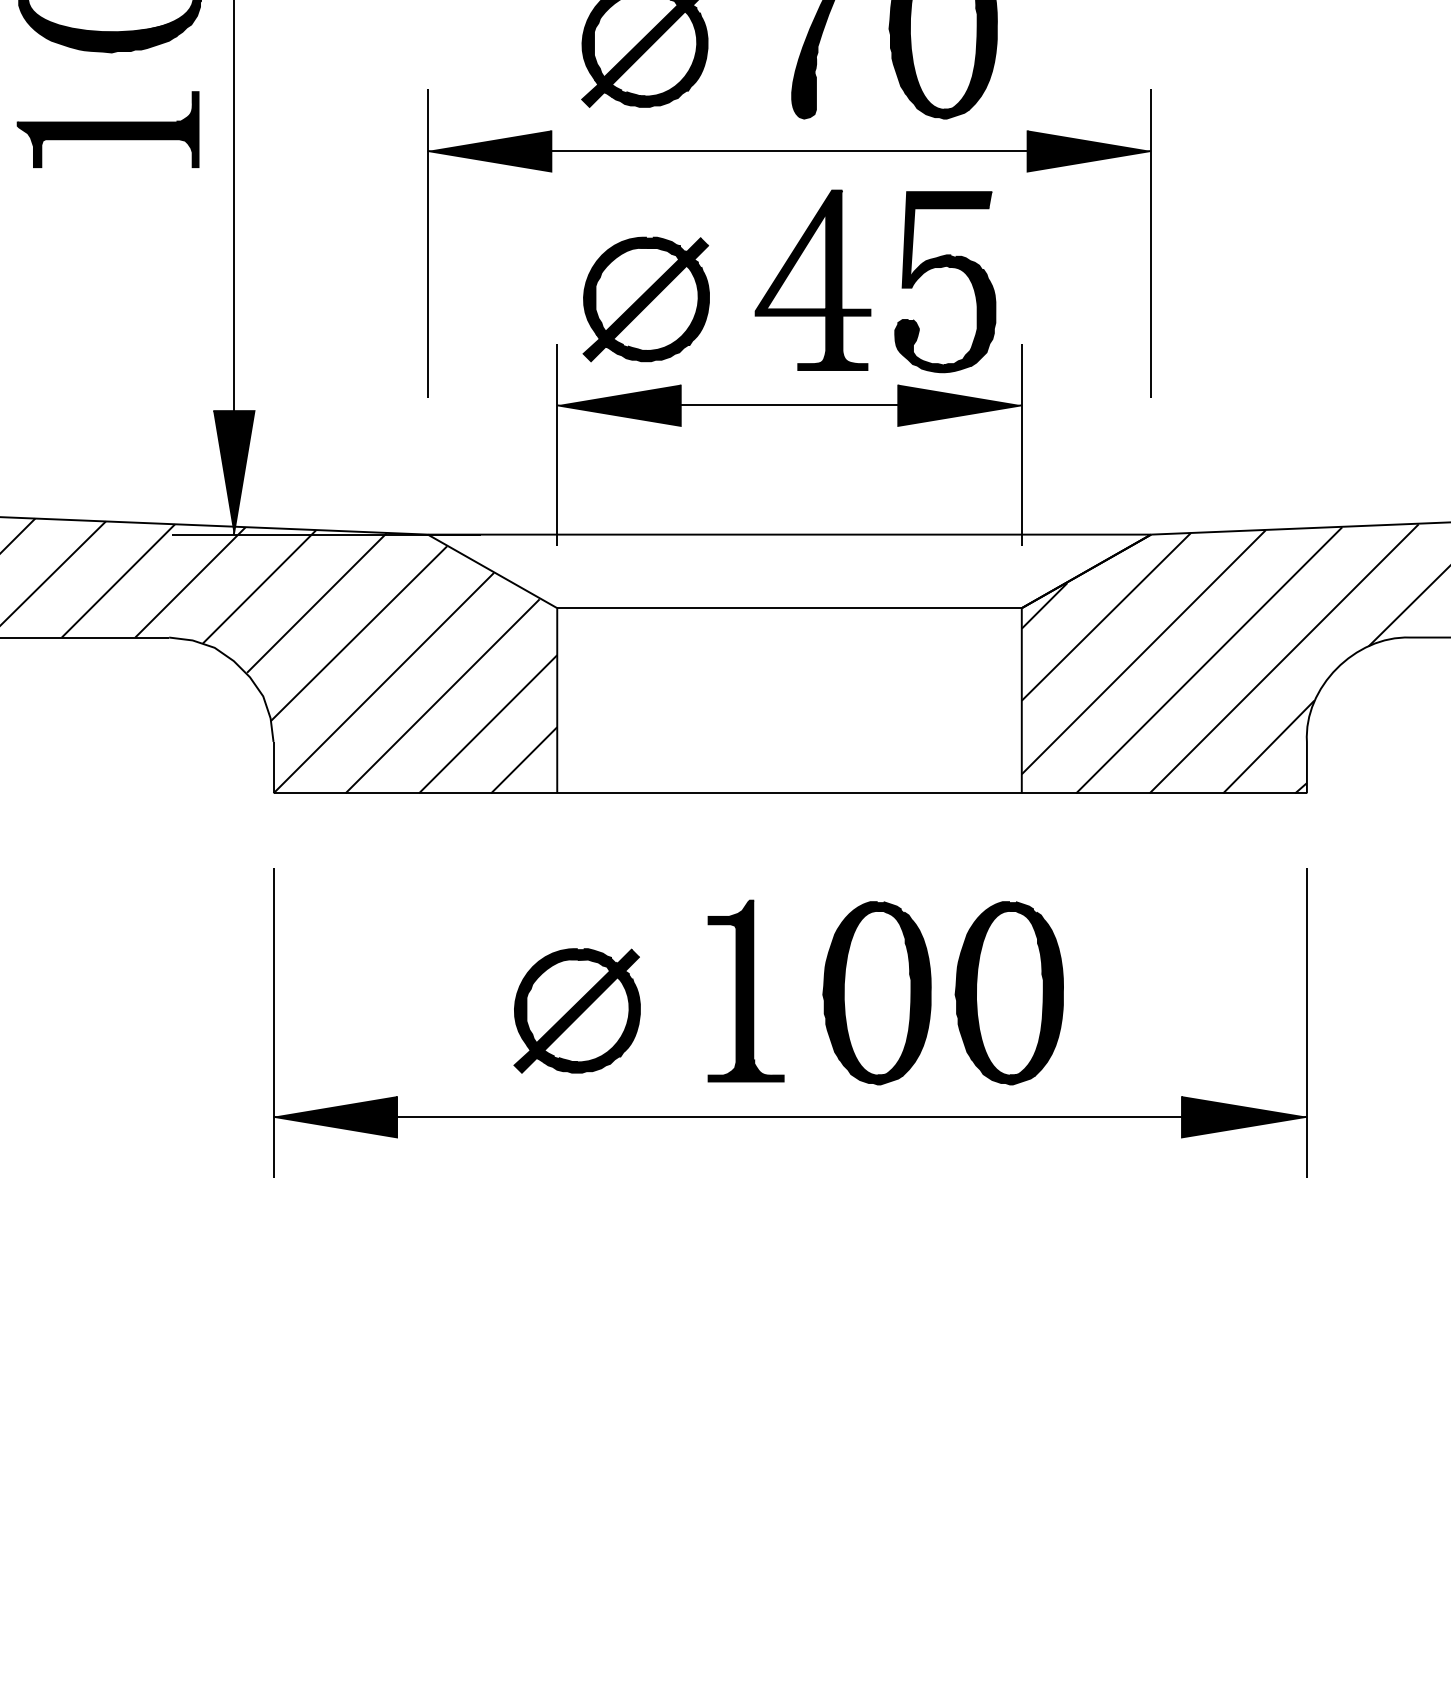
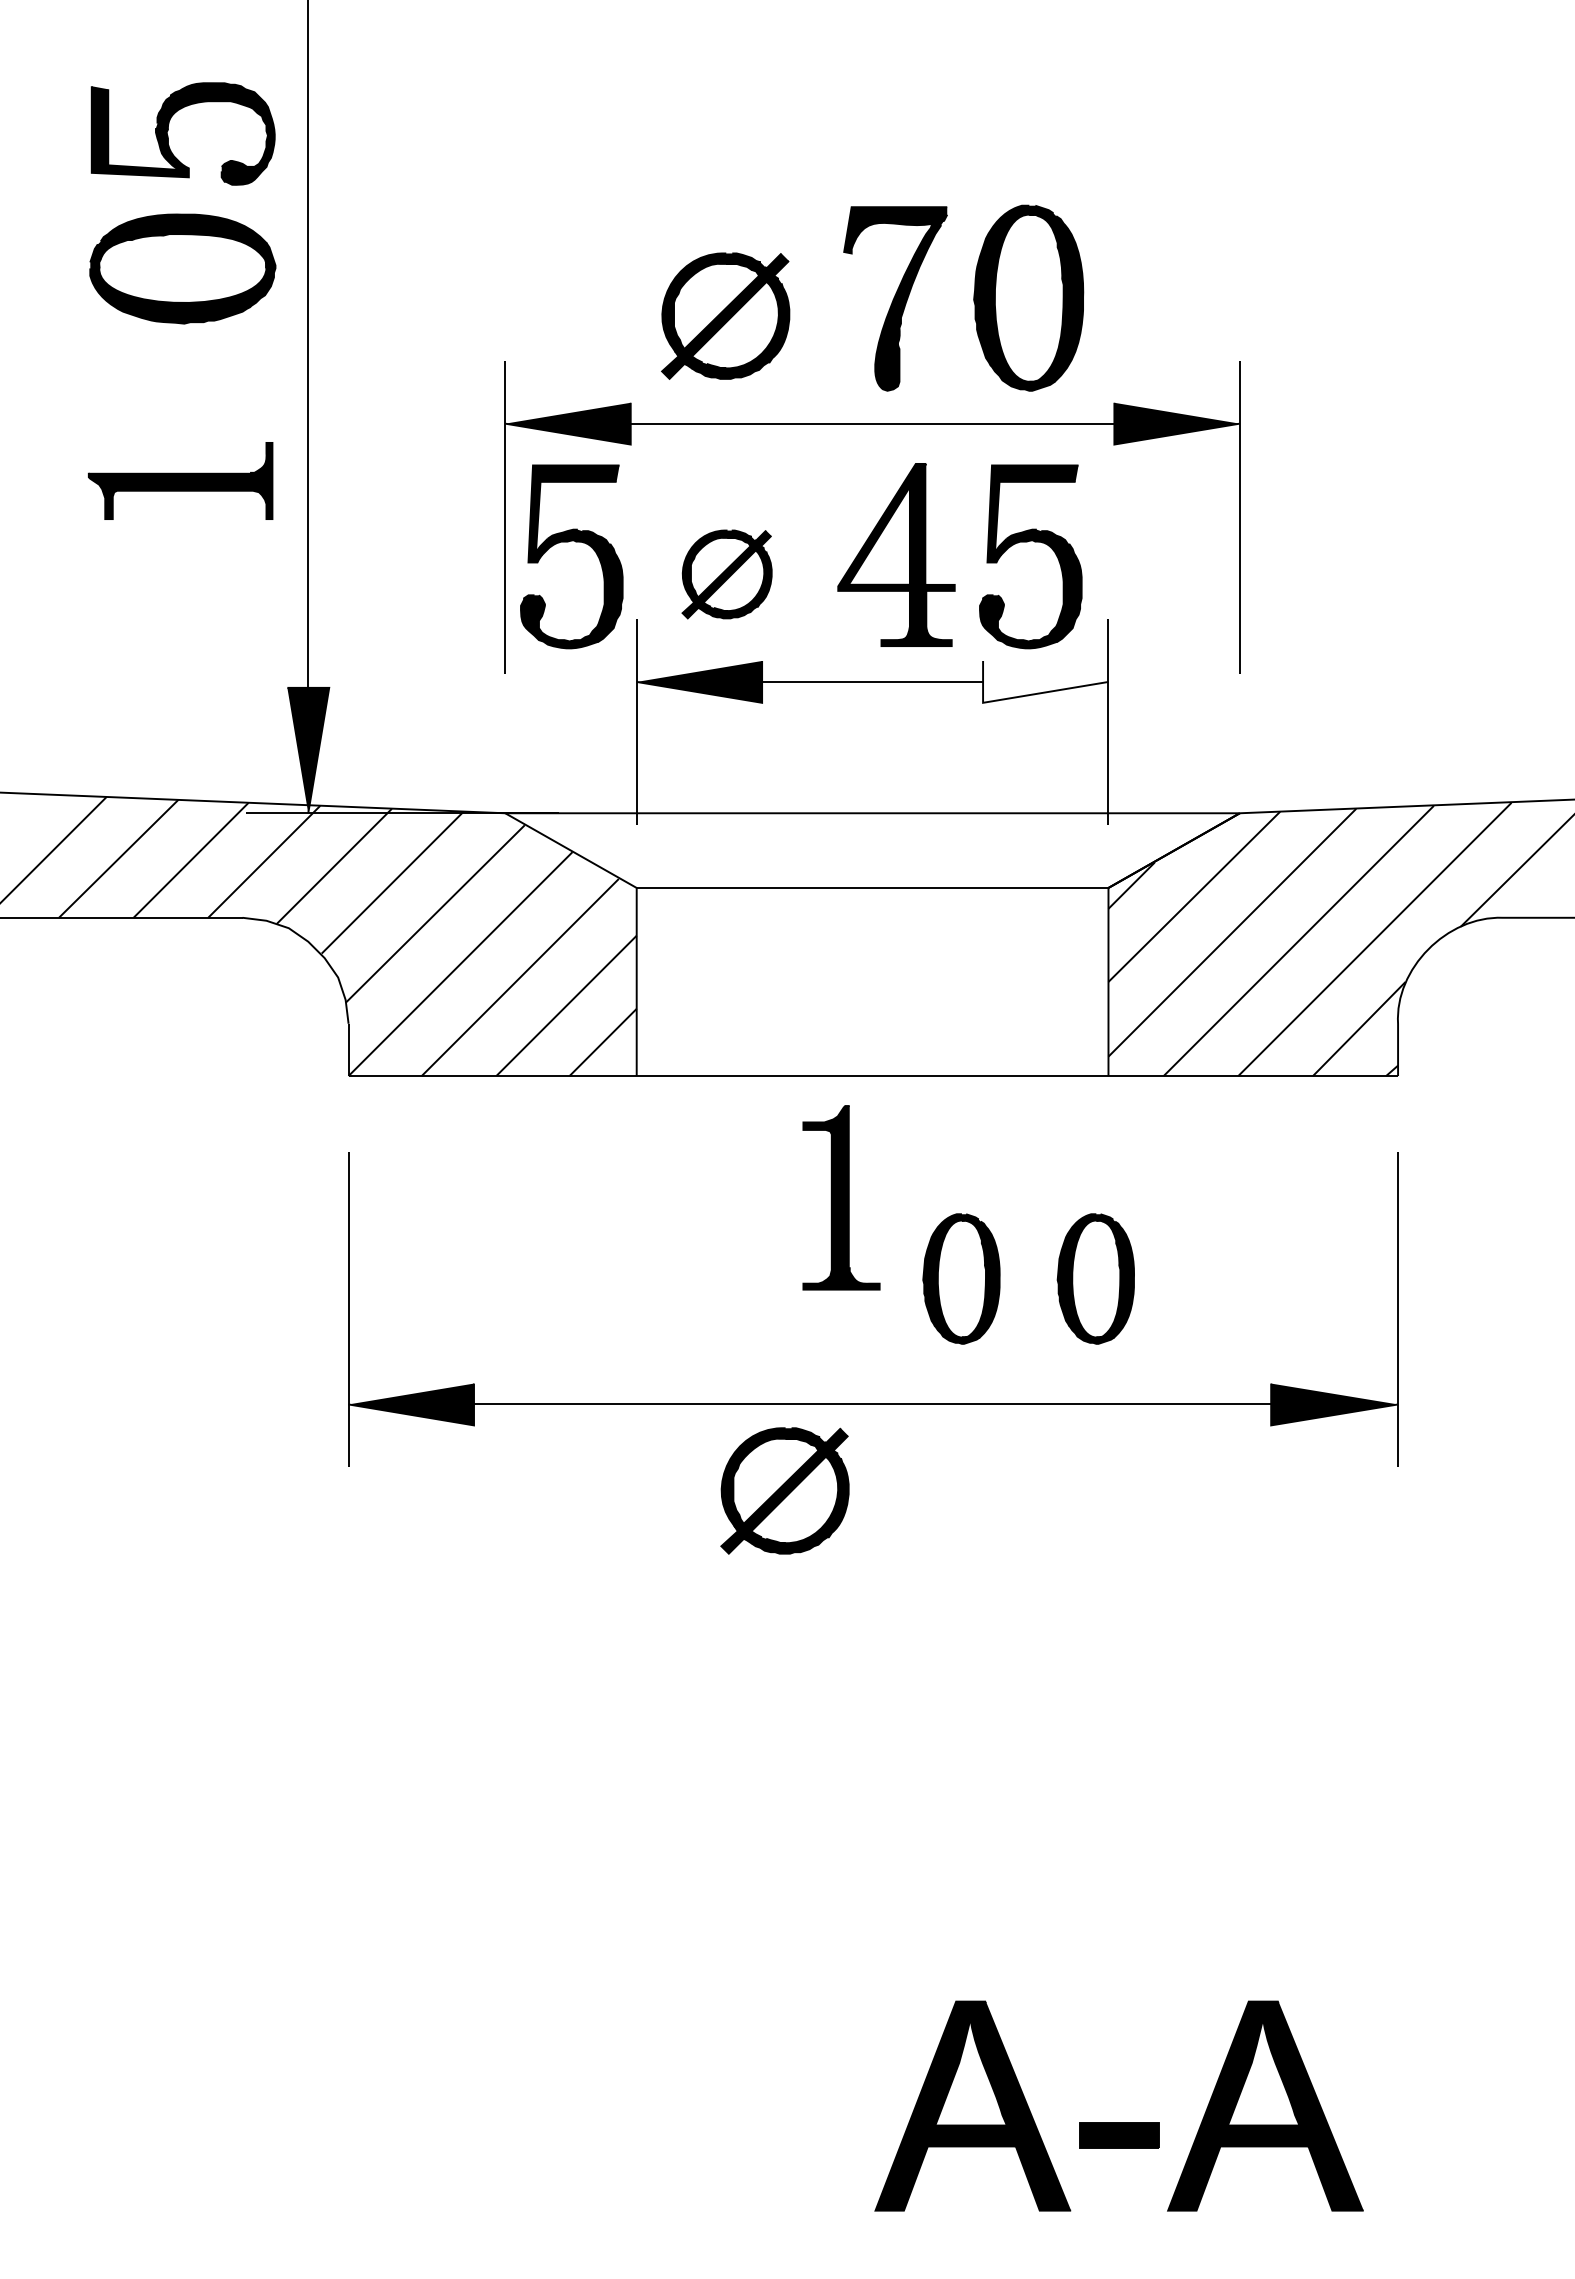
part: (108, 129) -> (180, 480), moved
part: (490, 267) -> (568, 542), added
part: (645, 299) -> (726, 574), size x0.7
fill: (959, 404) -> (1045, 681), removed
part: (746, 990) -> (841, 1197), moved
part: (877, 992) -> (961, 1278), size x0.7
part: (1009, 992) -> (1095, 1278), size x0.7
part: (576, 1010) -> (784, 1490), moved

